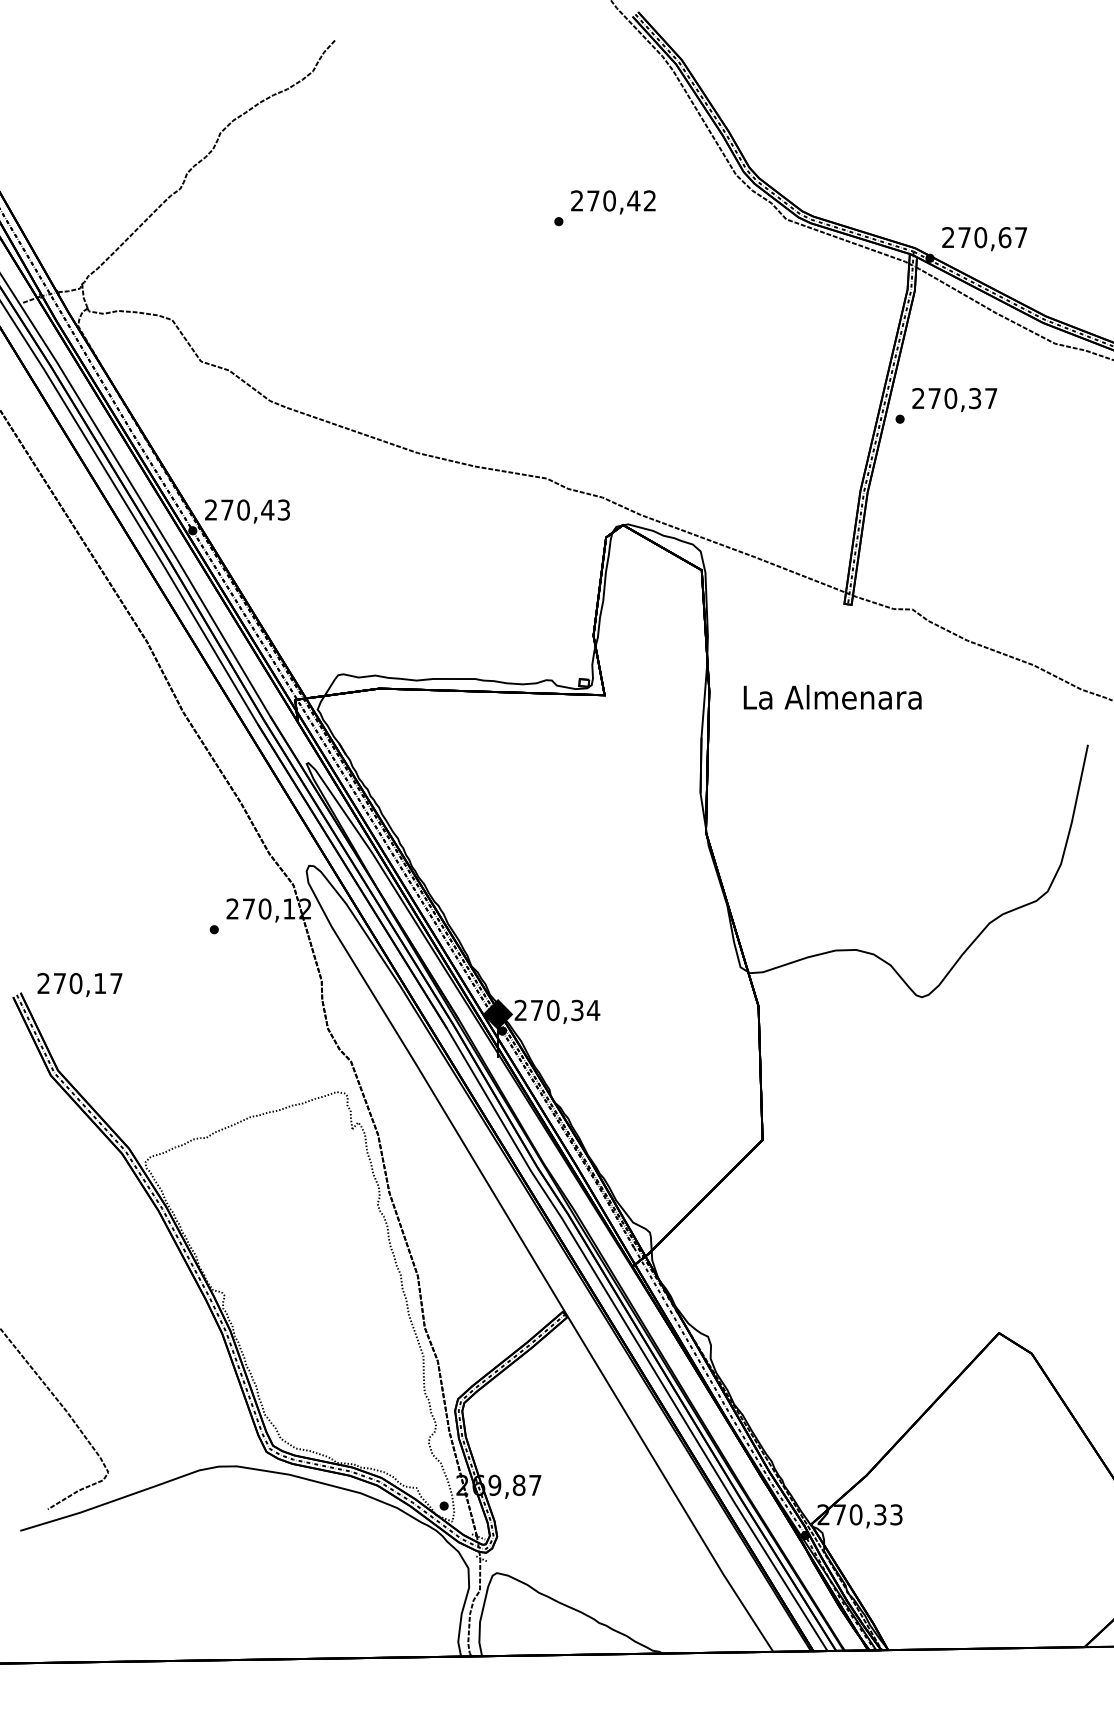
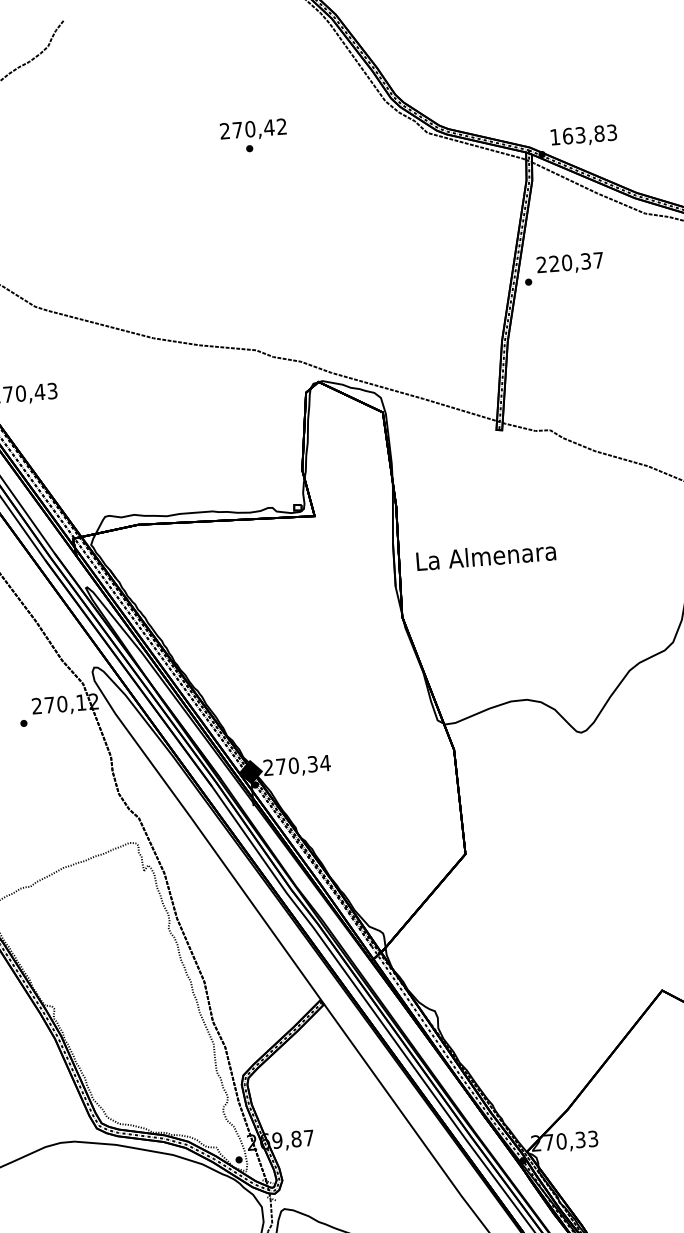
text: (613, 202) -> (253, 130), moved
text: (984, 237) -> (583, 134), 270,67 -> 163,83
text: (934, 398) -> (554, 263), 270,37 -> 220,37
text: (832, 696) -> (485, 555), moved

